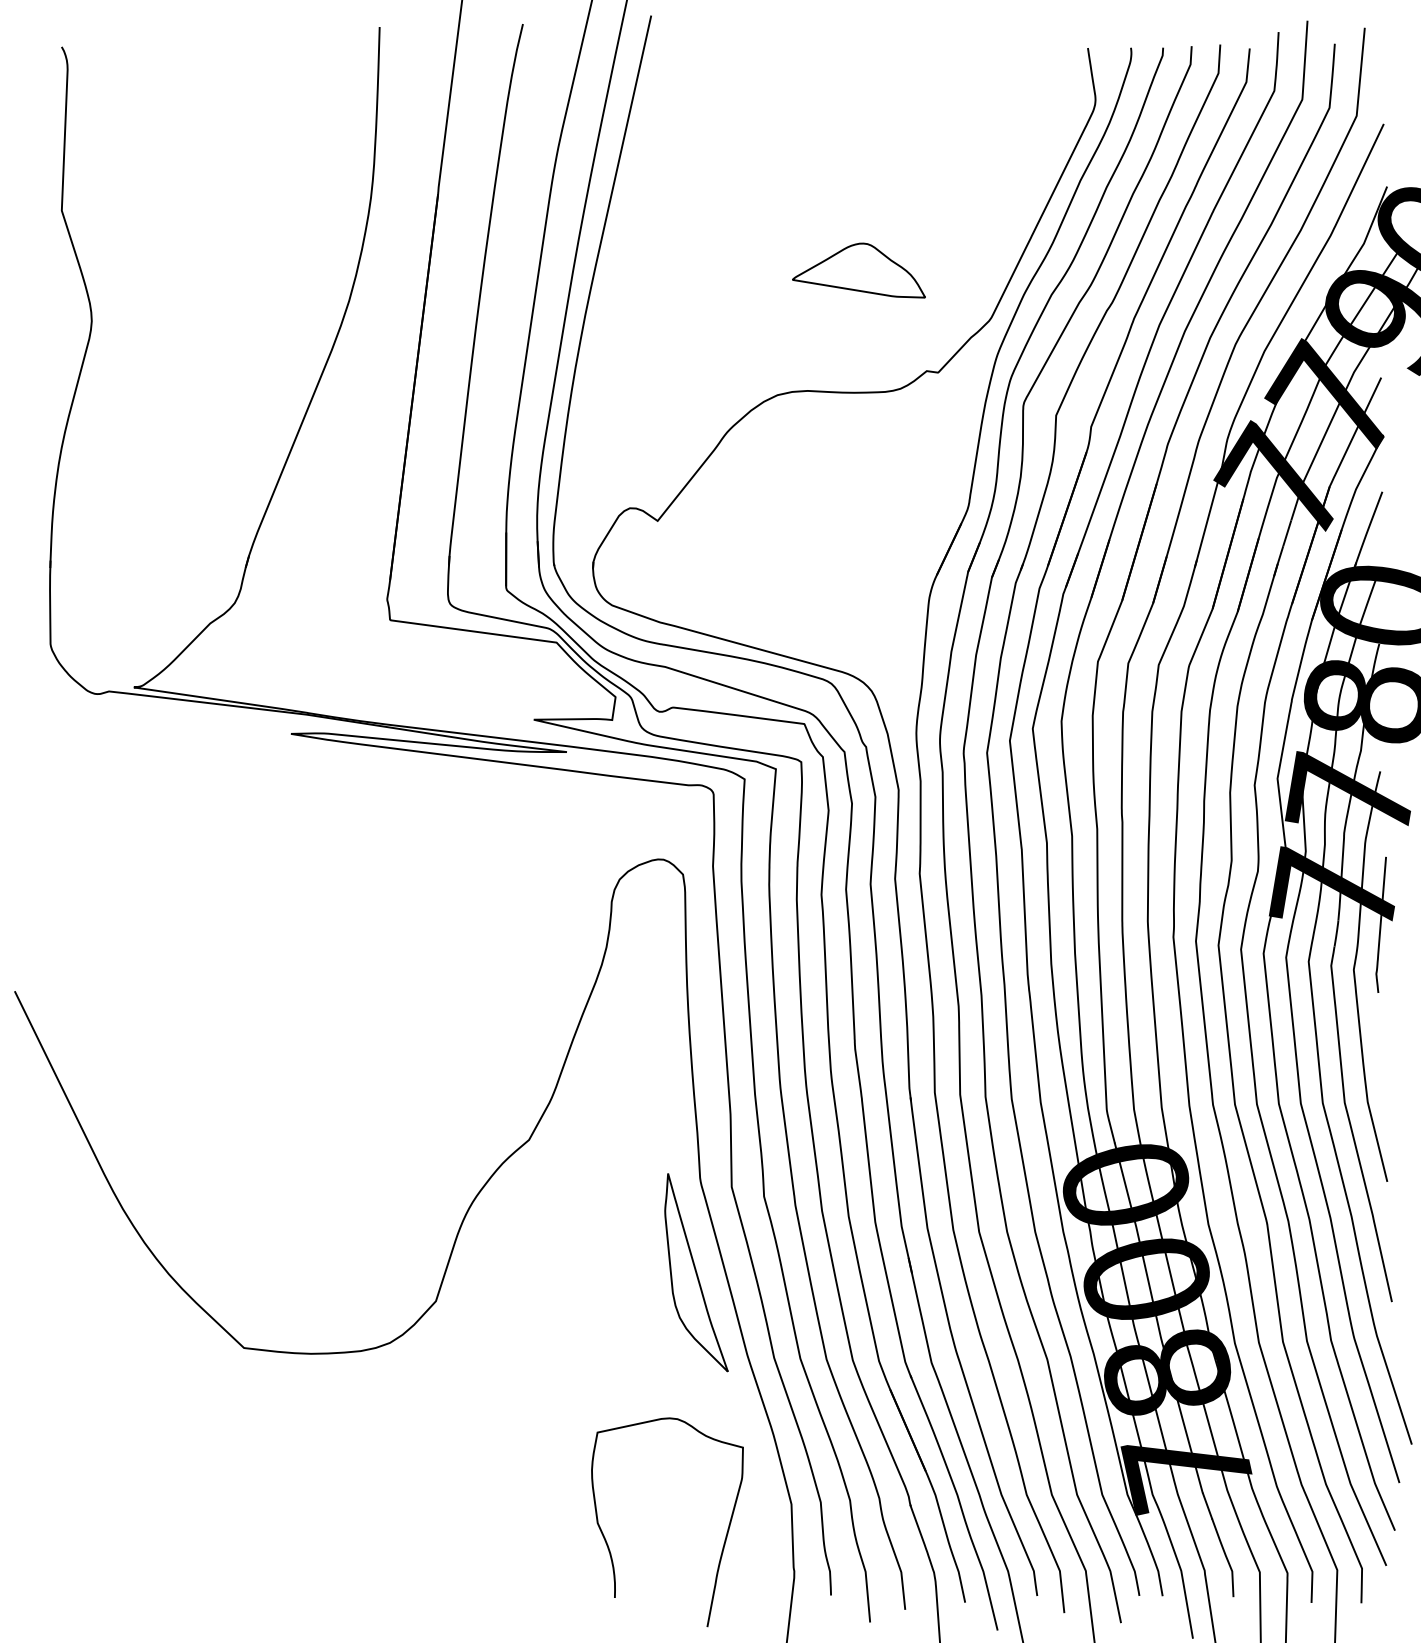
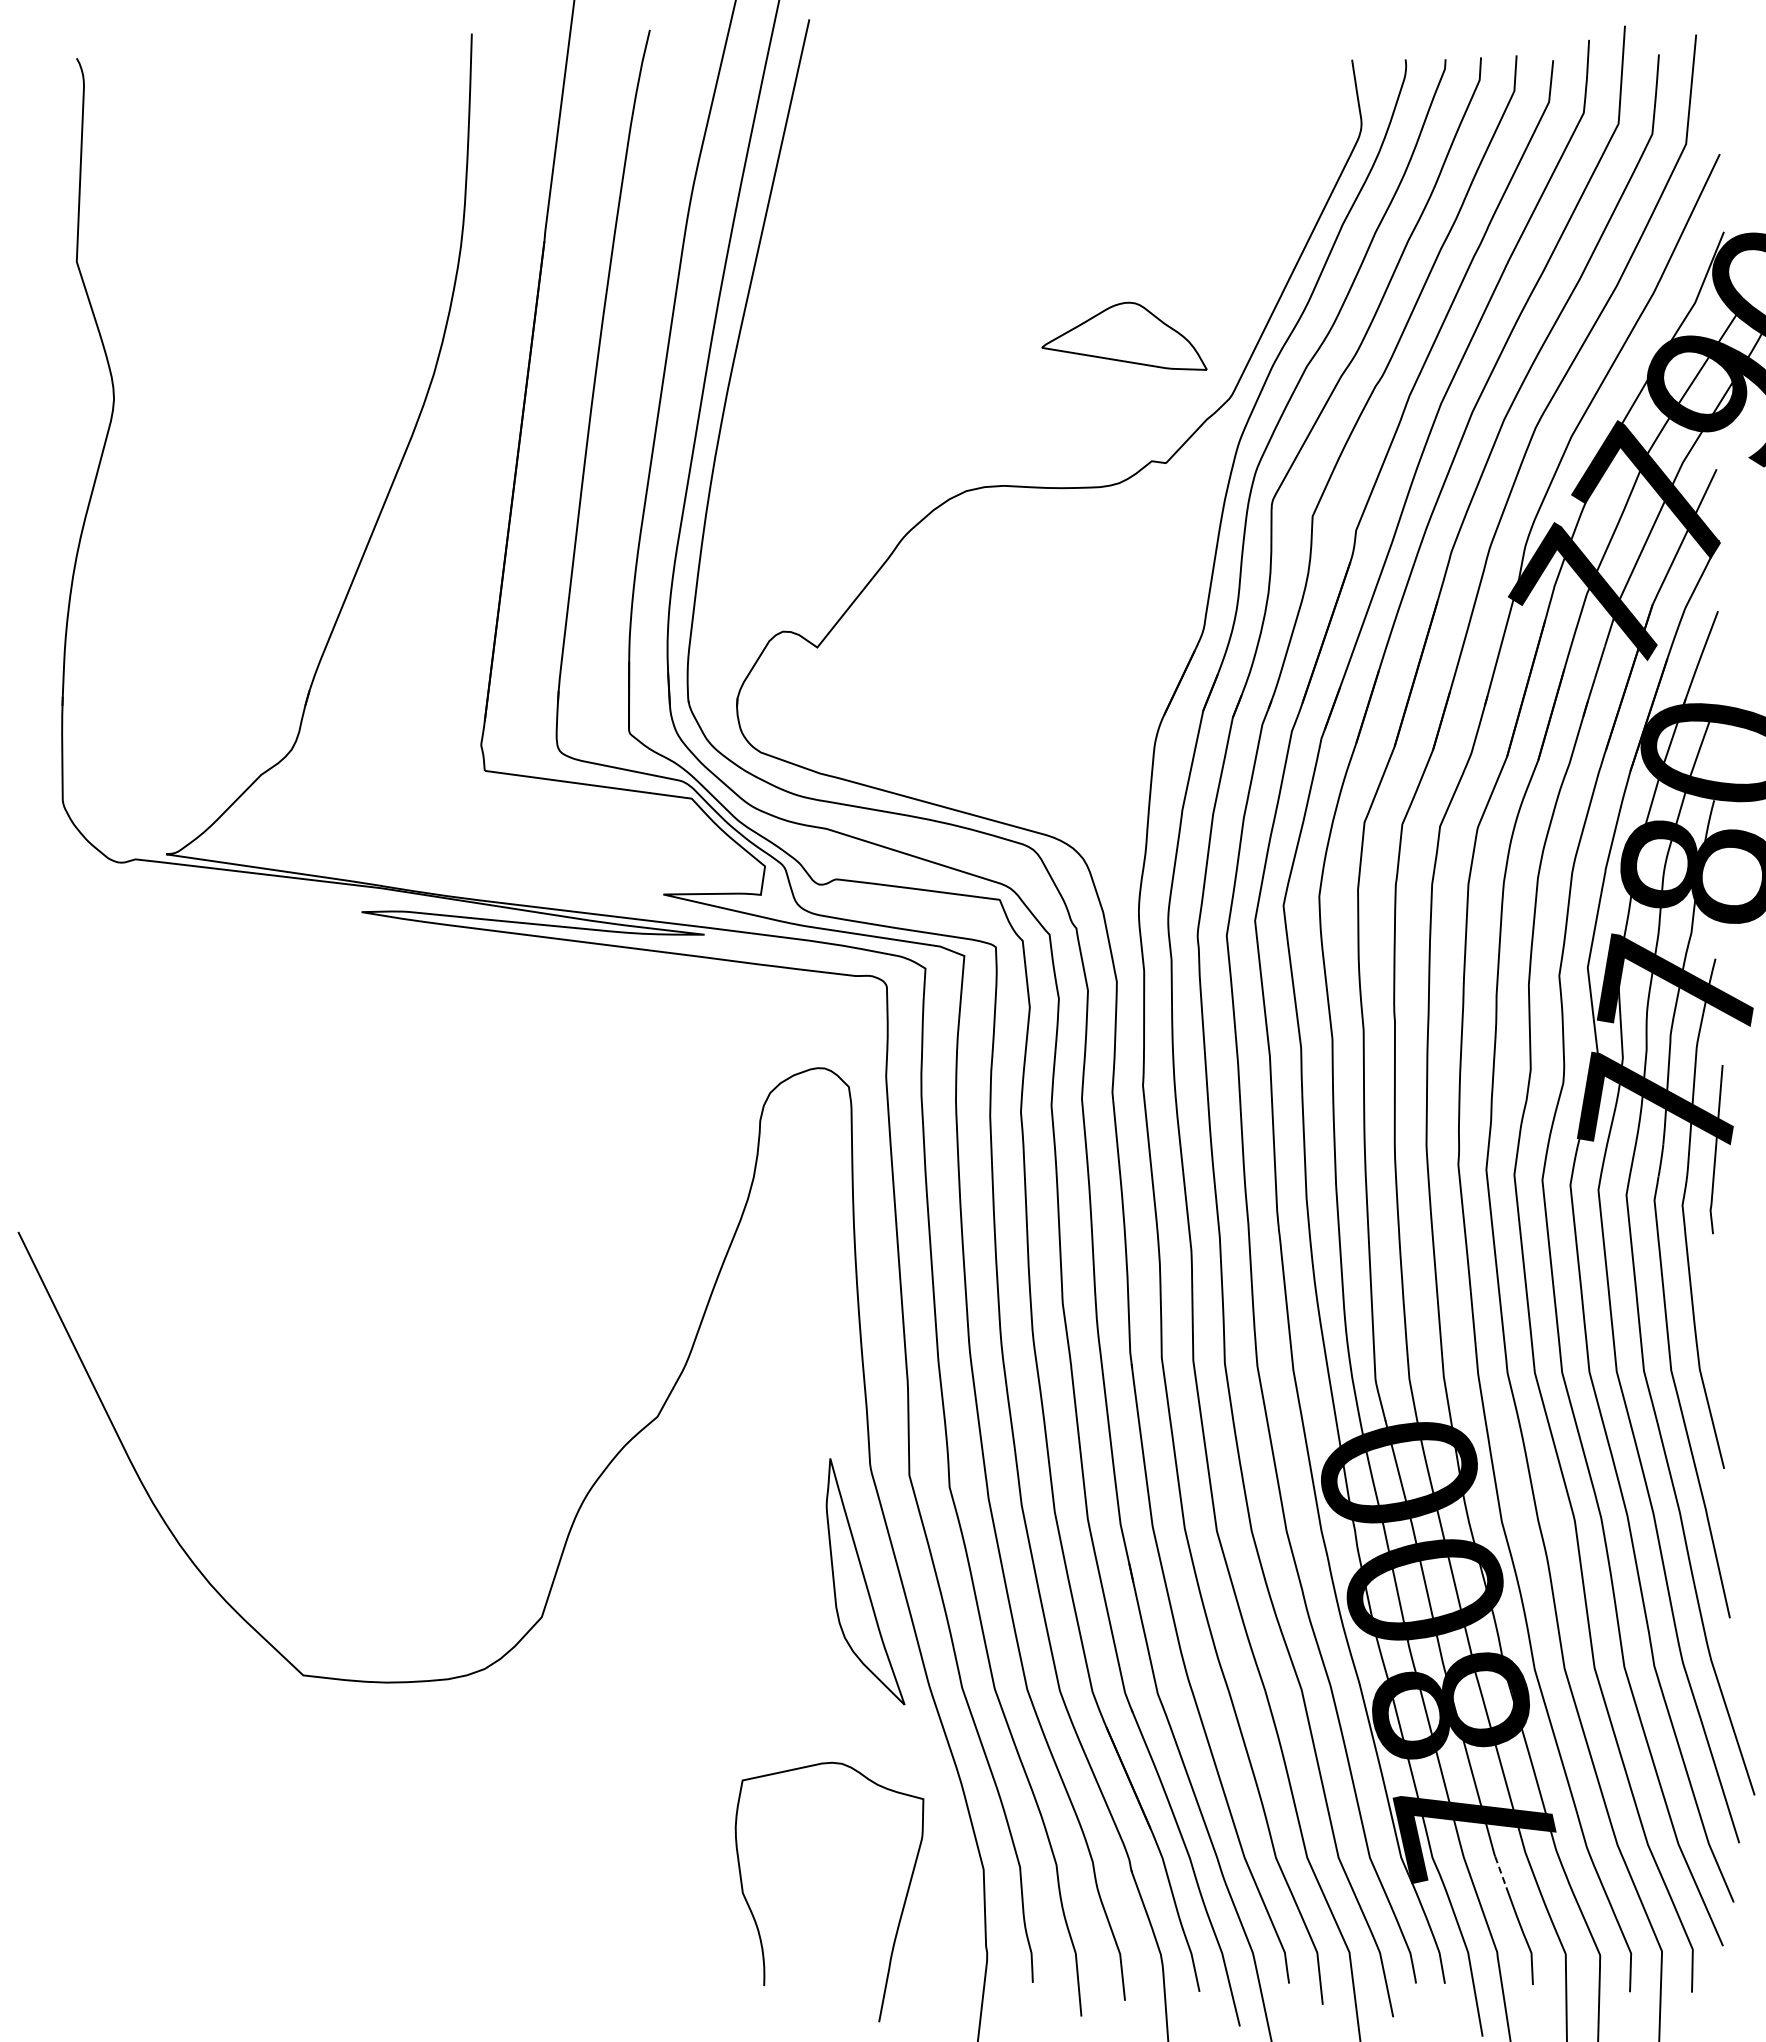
part: (858, 269) -> (1124, 335), moved
line: (1207, 1506) -> (1500, 1872), solid -> dashed

